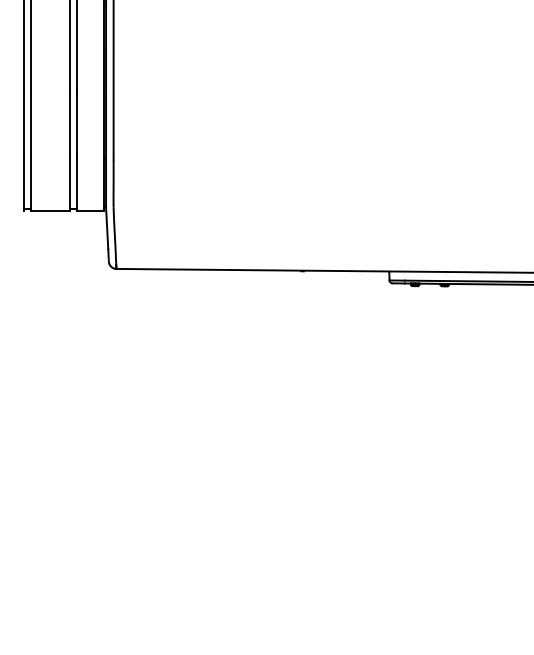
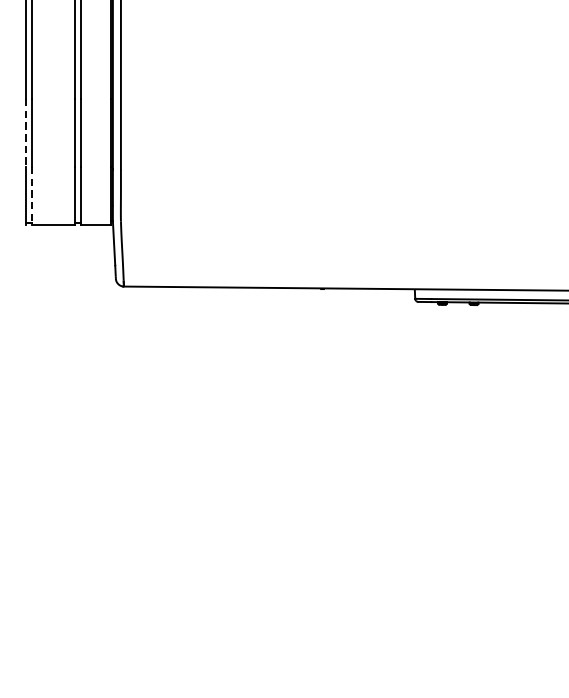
line: (24, 124) -> (25, 132), solid -> dashed
line: (30, 184) -> (32, 196), solid -> dashed

